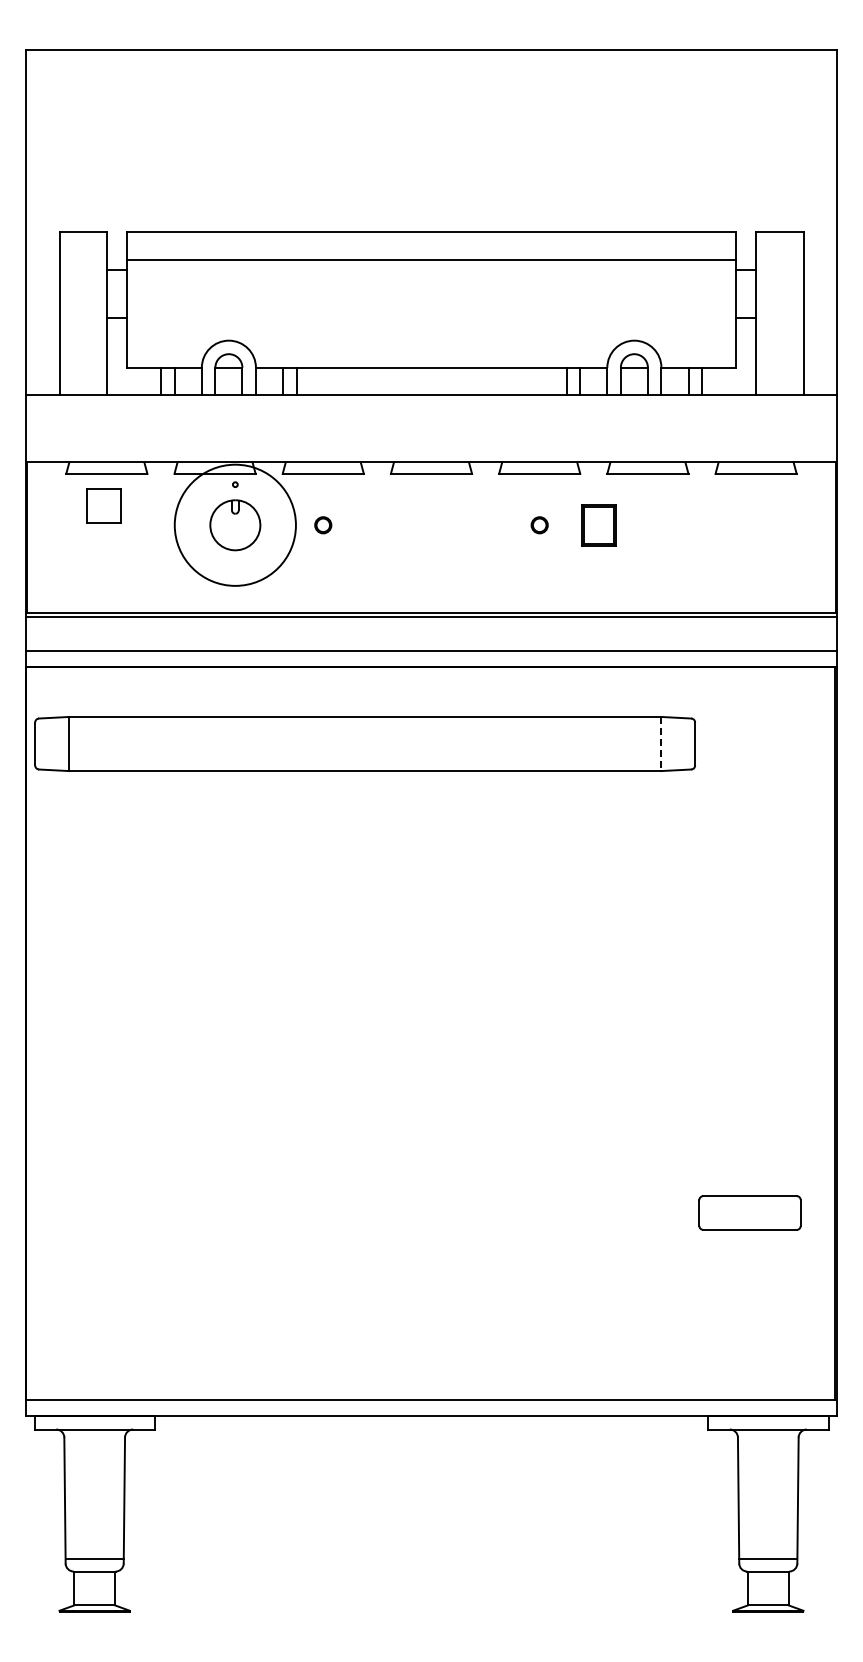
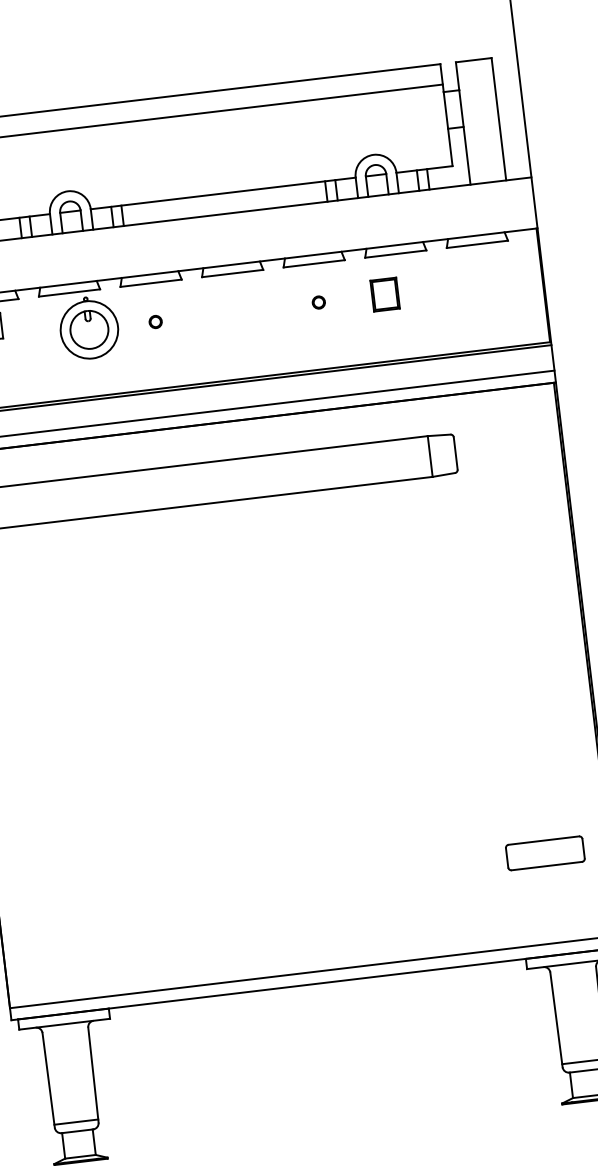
circle: (235, 525) -> (89, 330), size x0.62
part: (598, 525) -> (385, 294), moved
line: (661, 744) -> (430, 456), dashed -> solid
part: (749, 1212) -> (544, 853), moved

